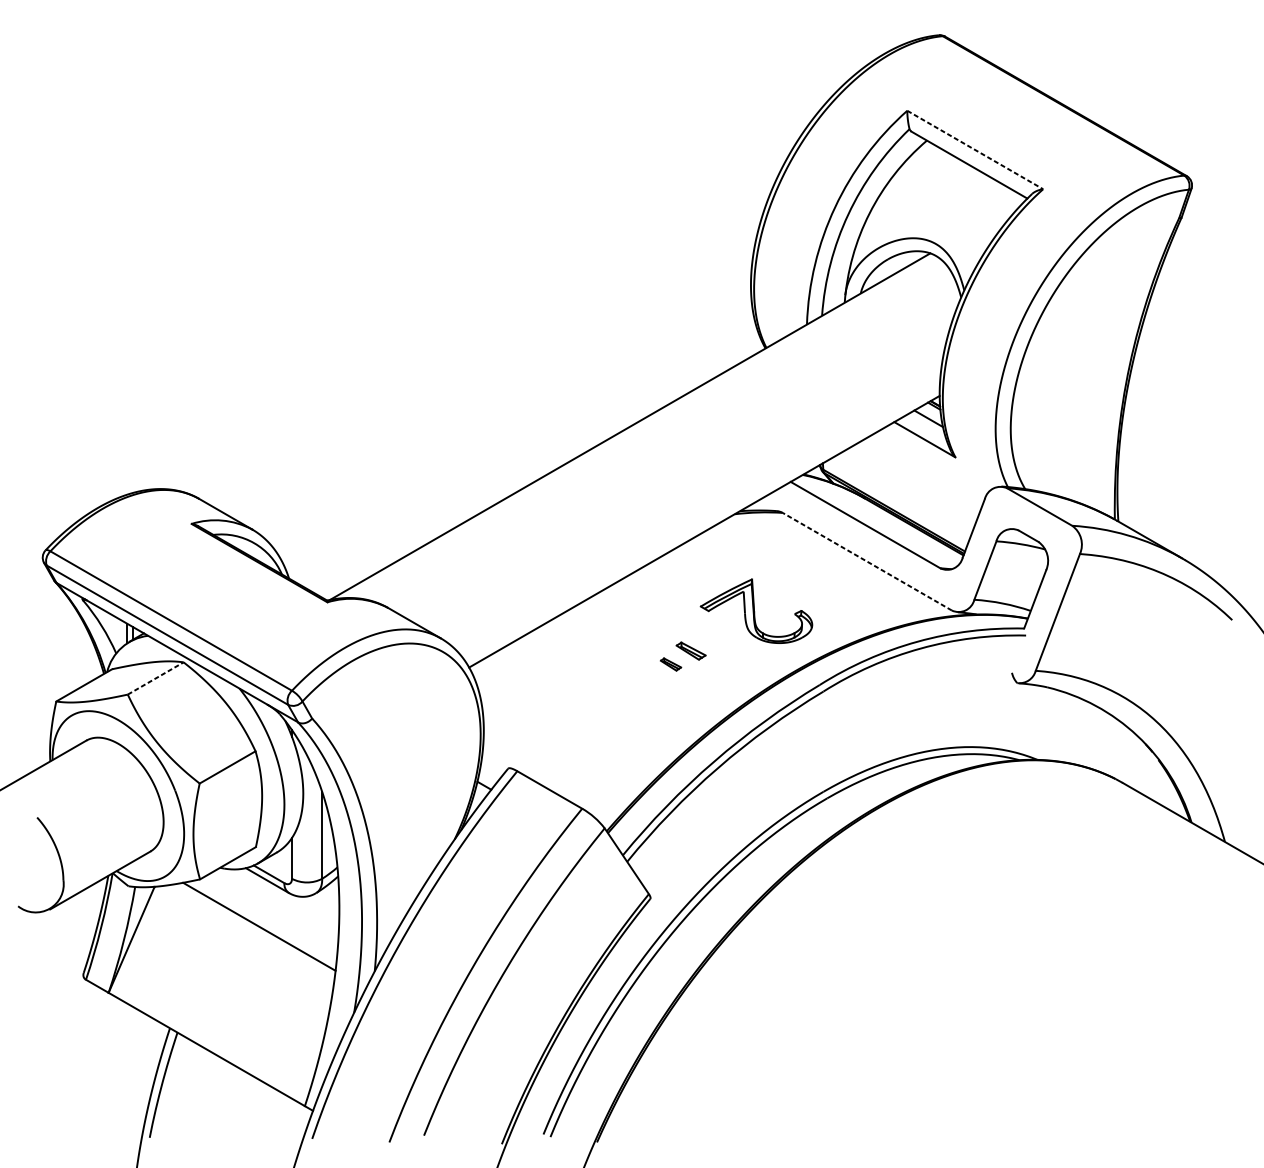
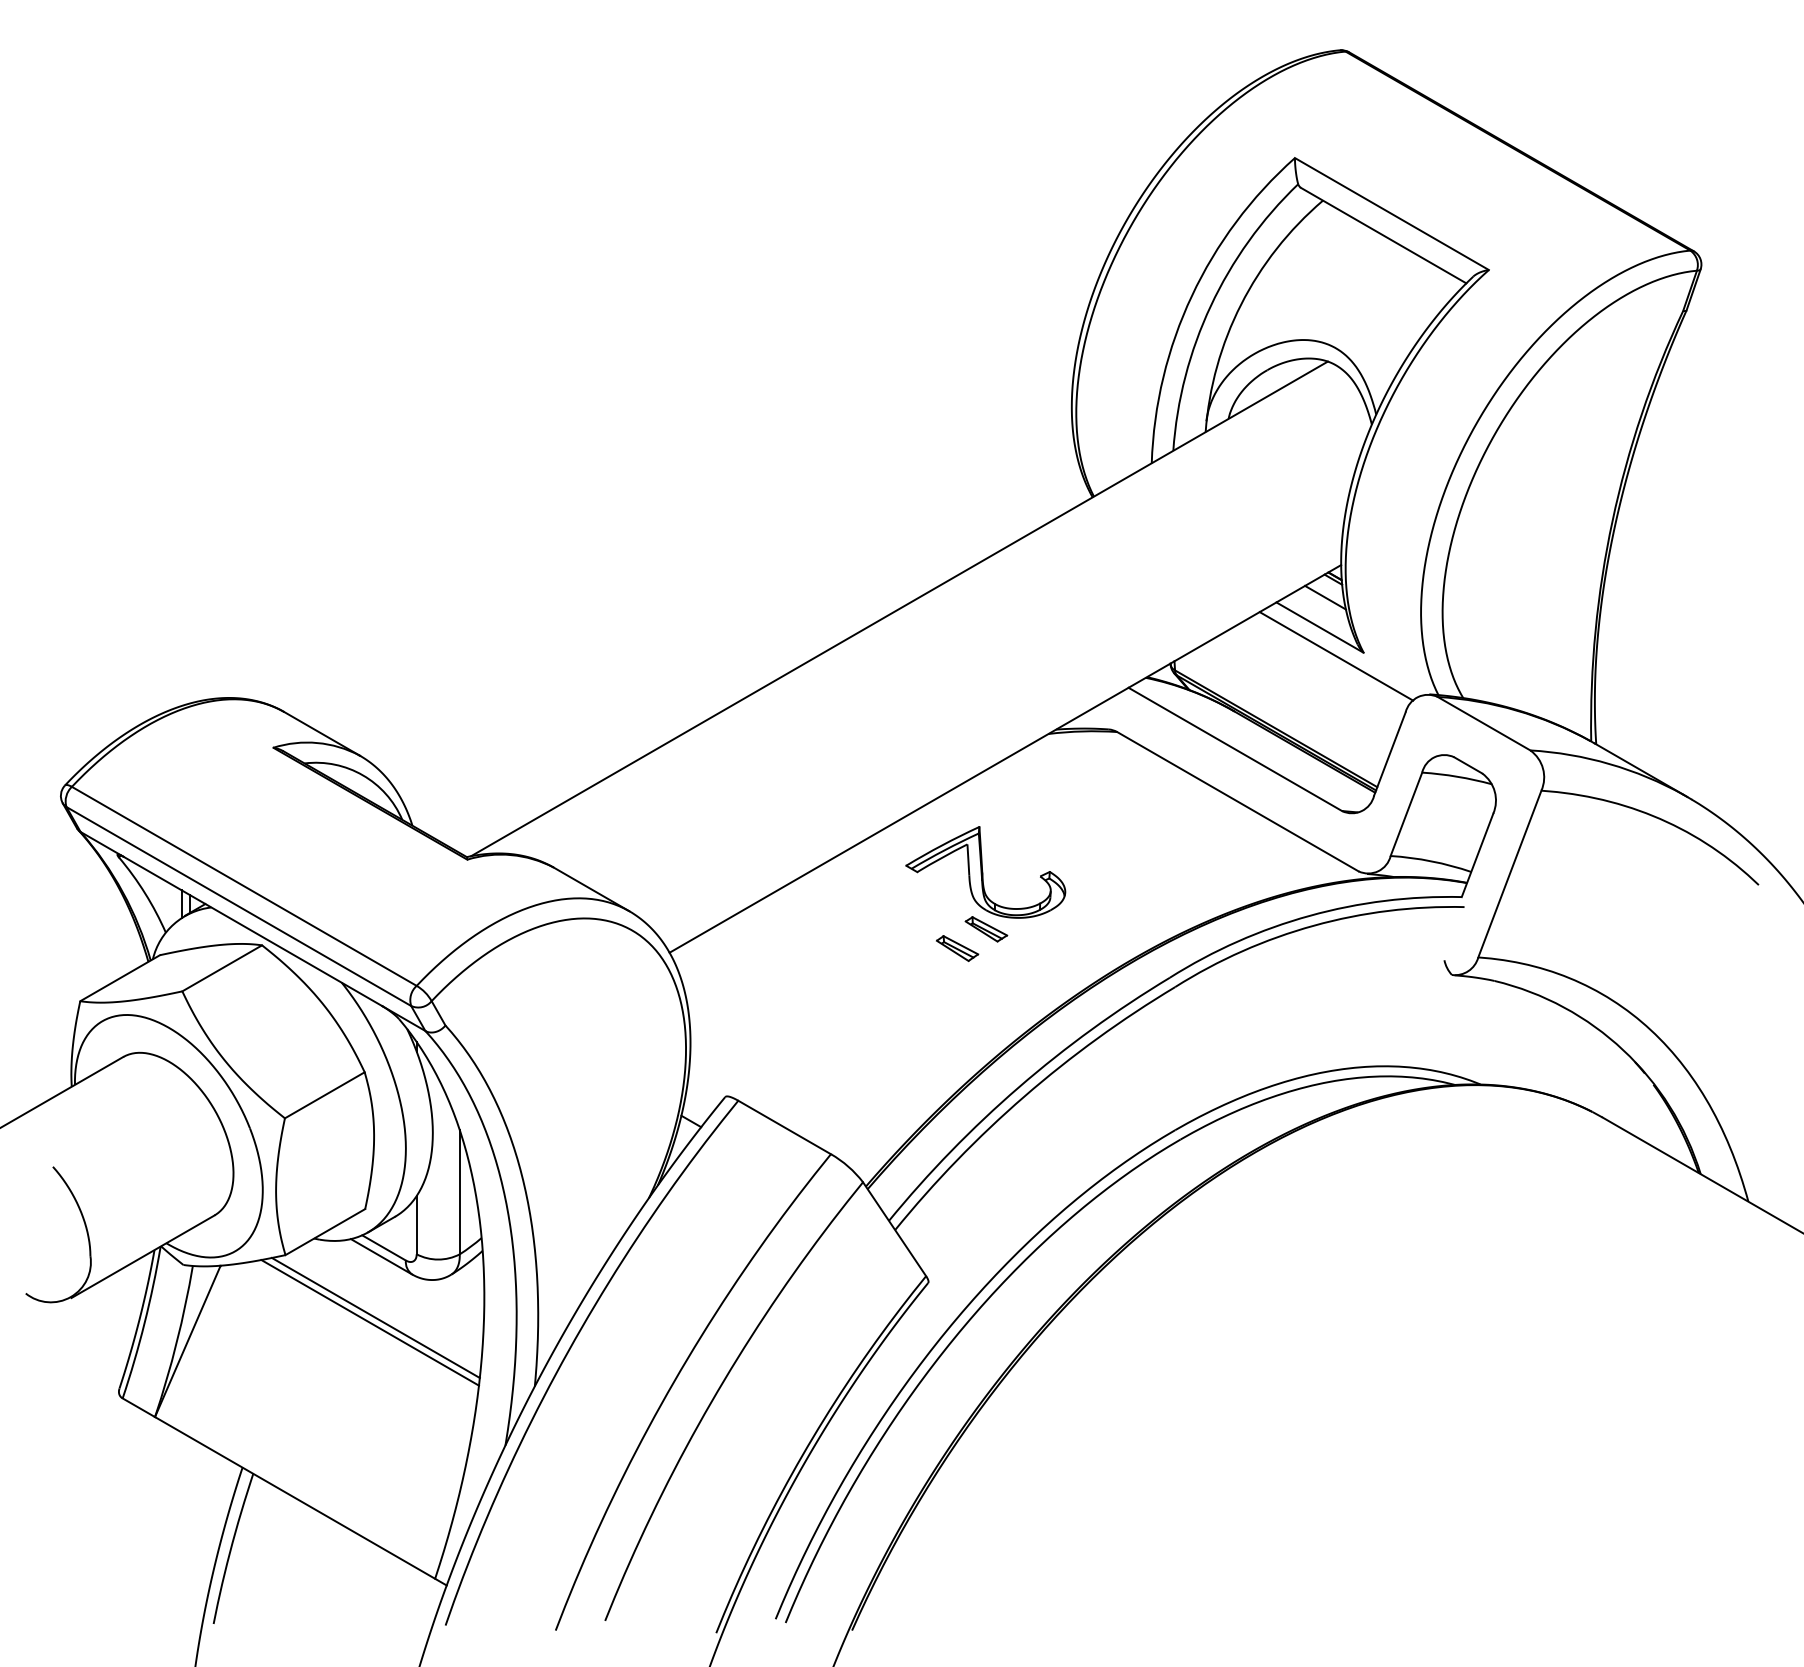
line: (974, 150) -> (1391, 214), dashed -> solid
line: (936, 459) -> (1336, 656), added
line: (867, 561) -> (1237, 801), dashed -> solid
part: (756, 611) -> (985, 872), moved
part: (670, 664) -> (957, 948), size x1.43
line: (155, 678) -> (222, 968), dashed -> solid
line: (263, 923) -> (375, 1317), added

